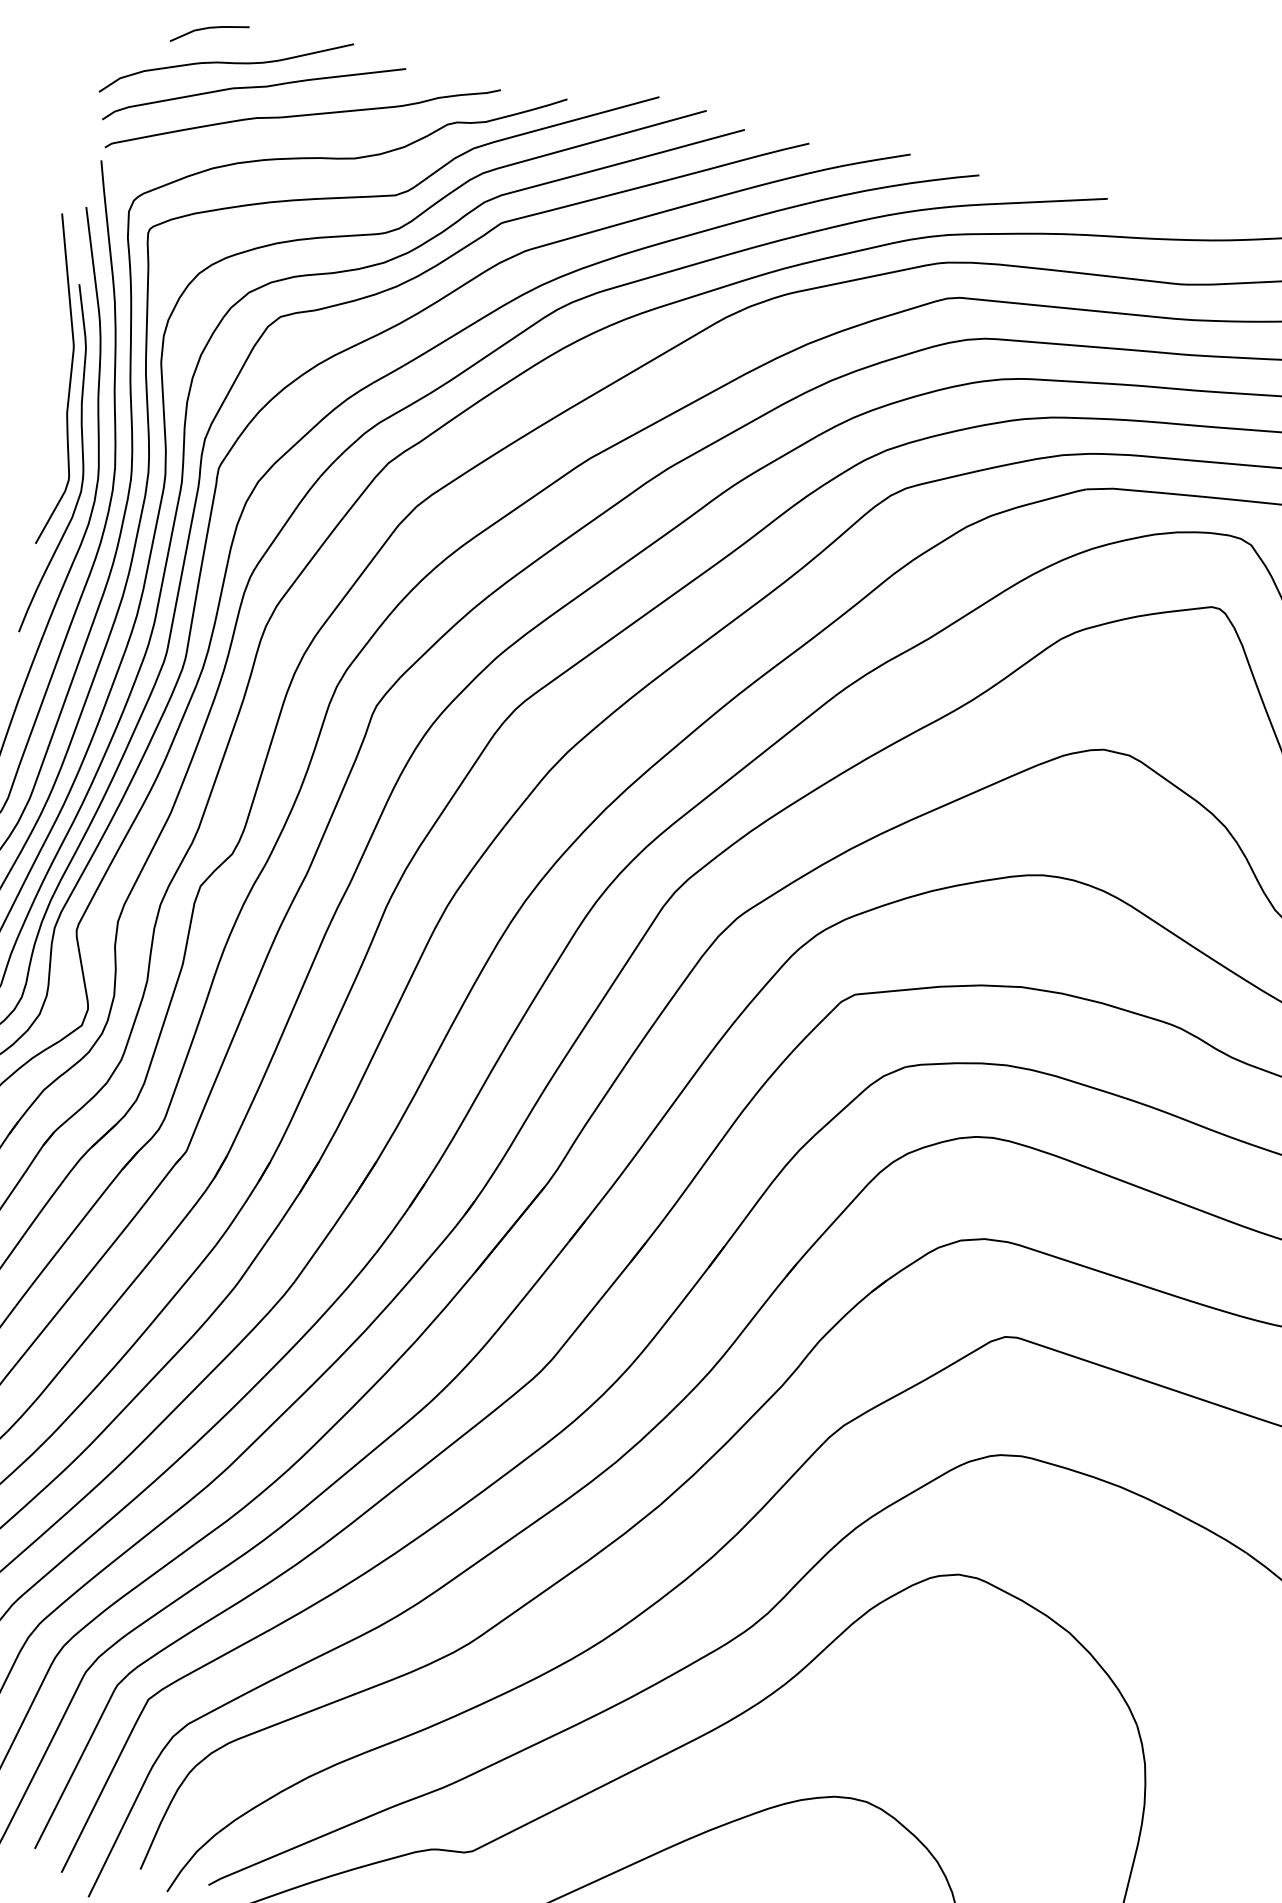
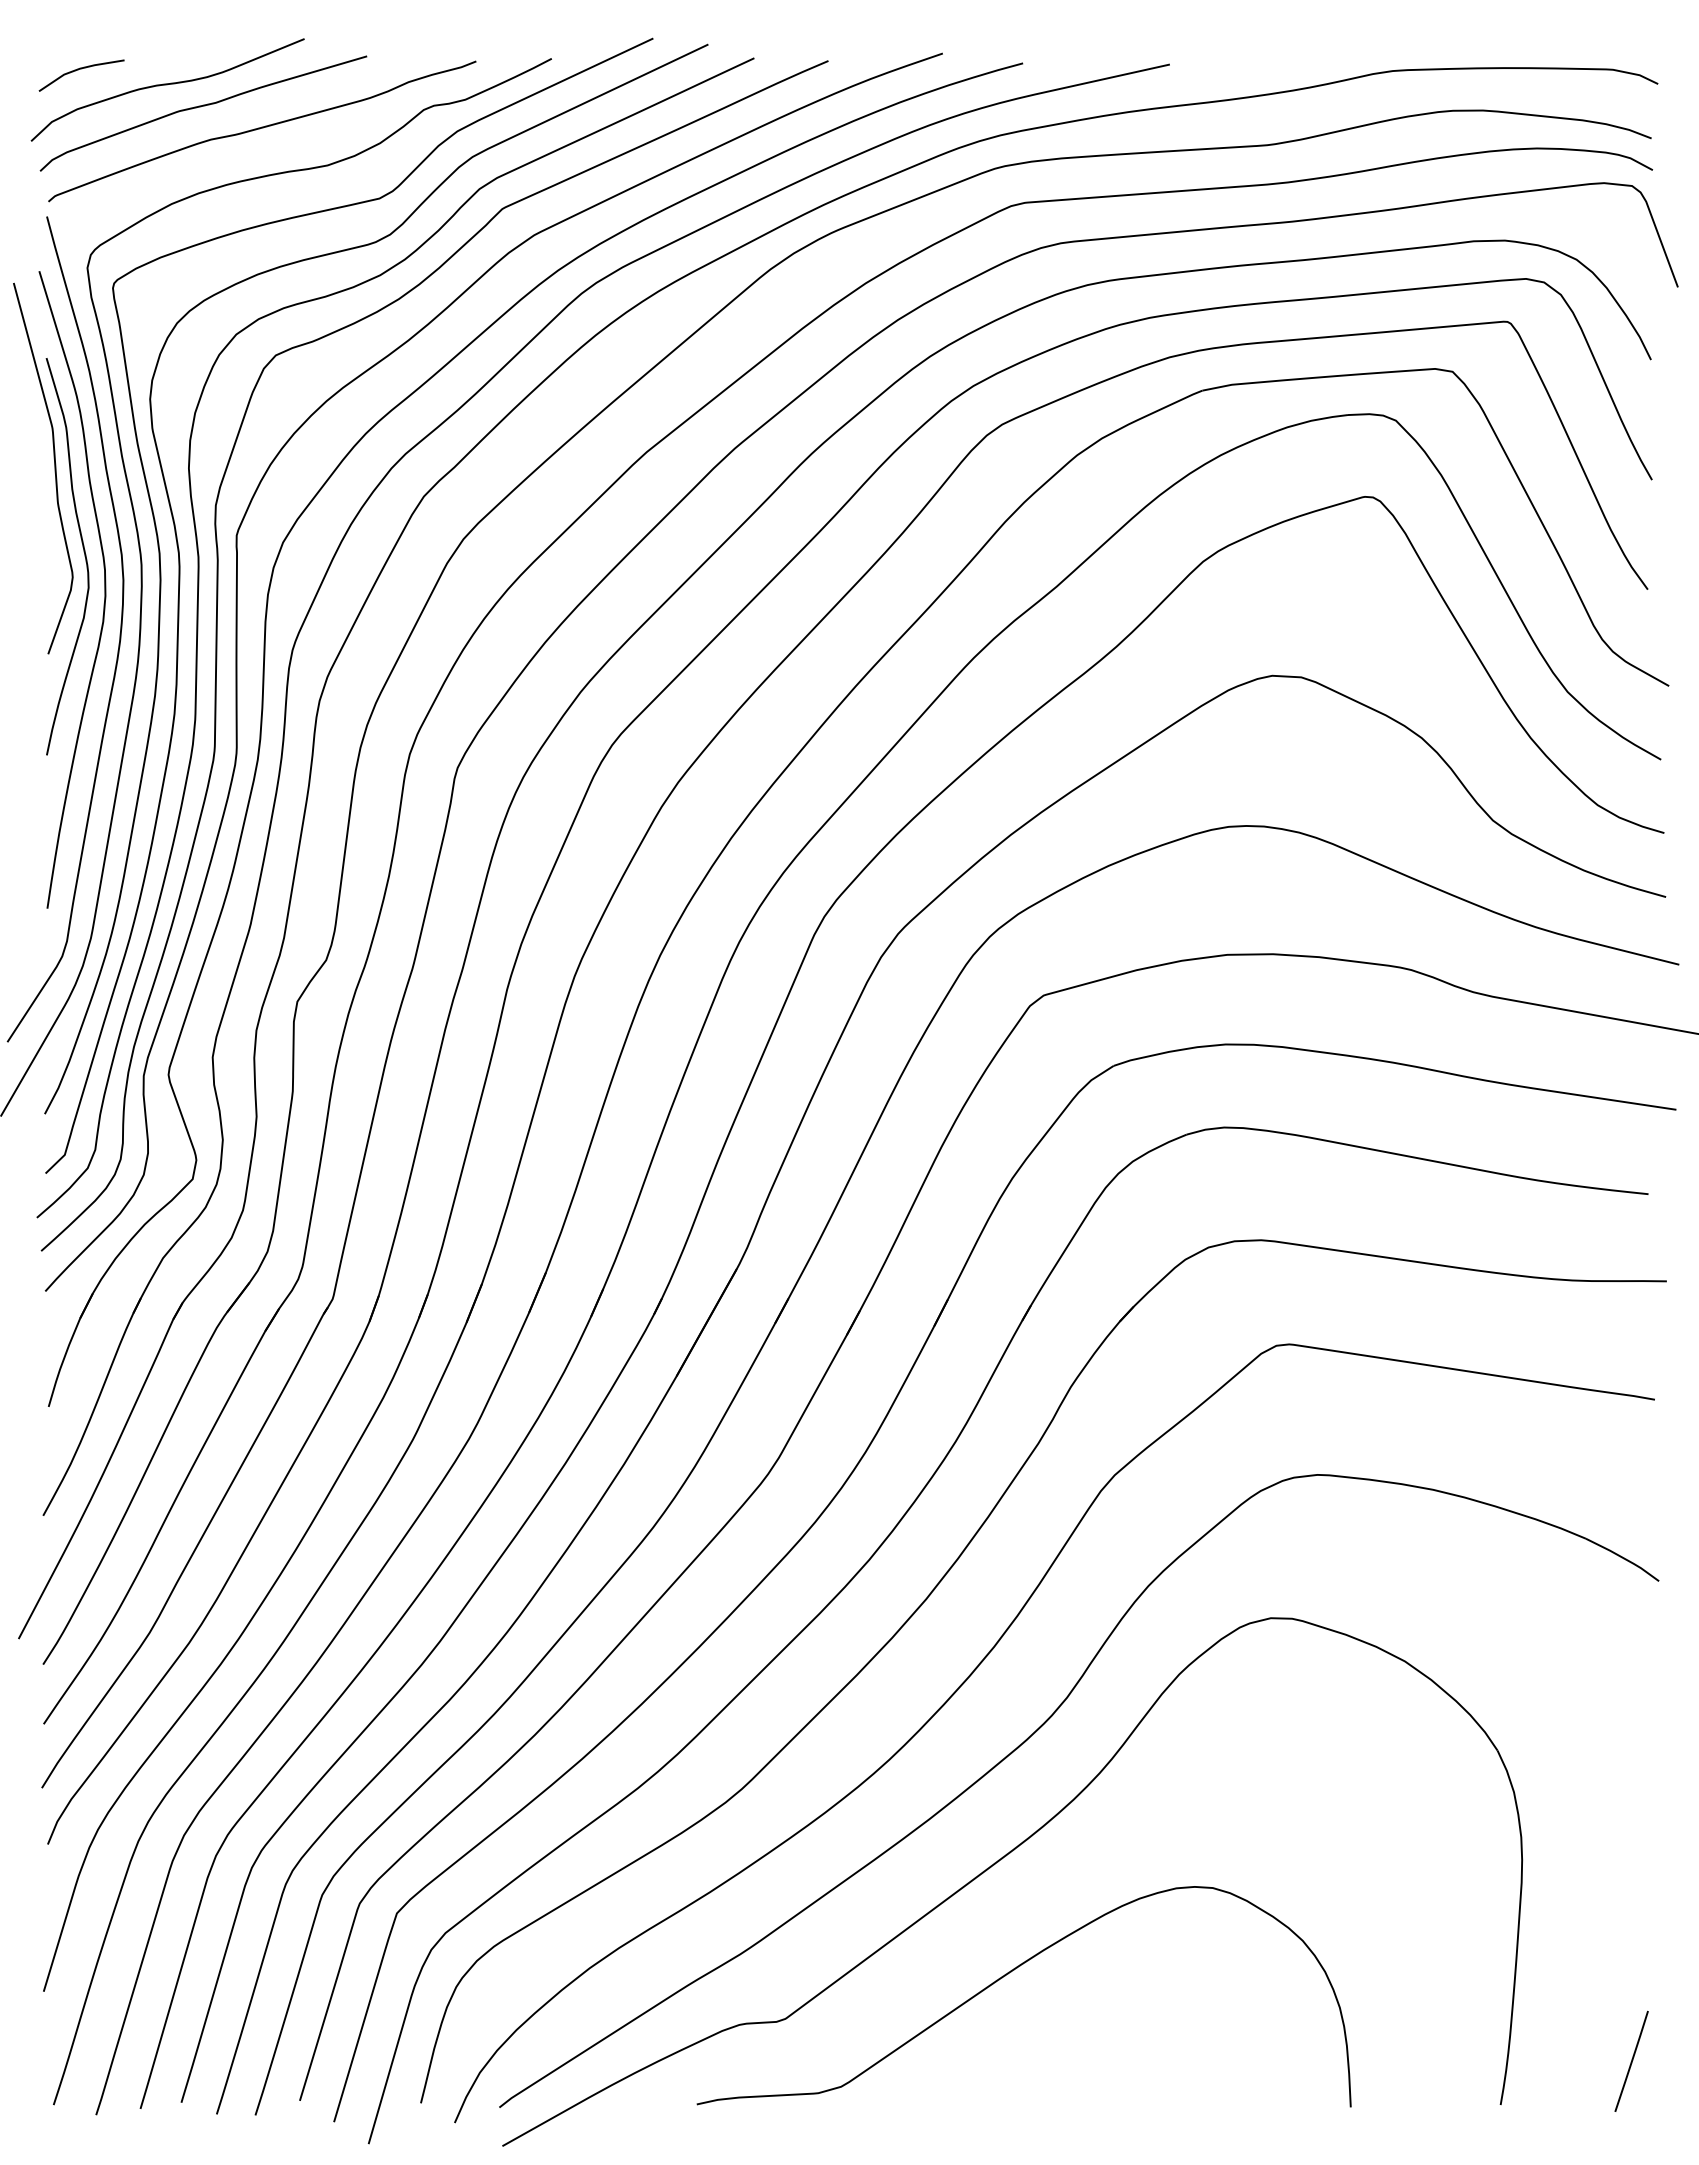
line: (207, 29) -> (78, 70), moved

